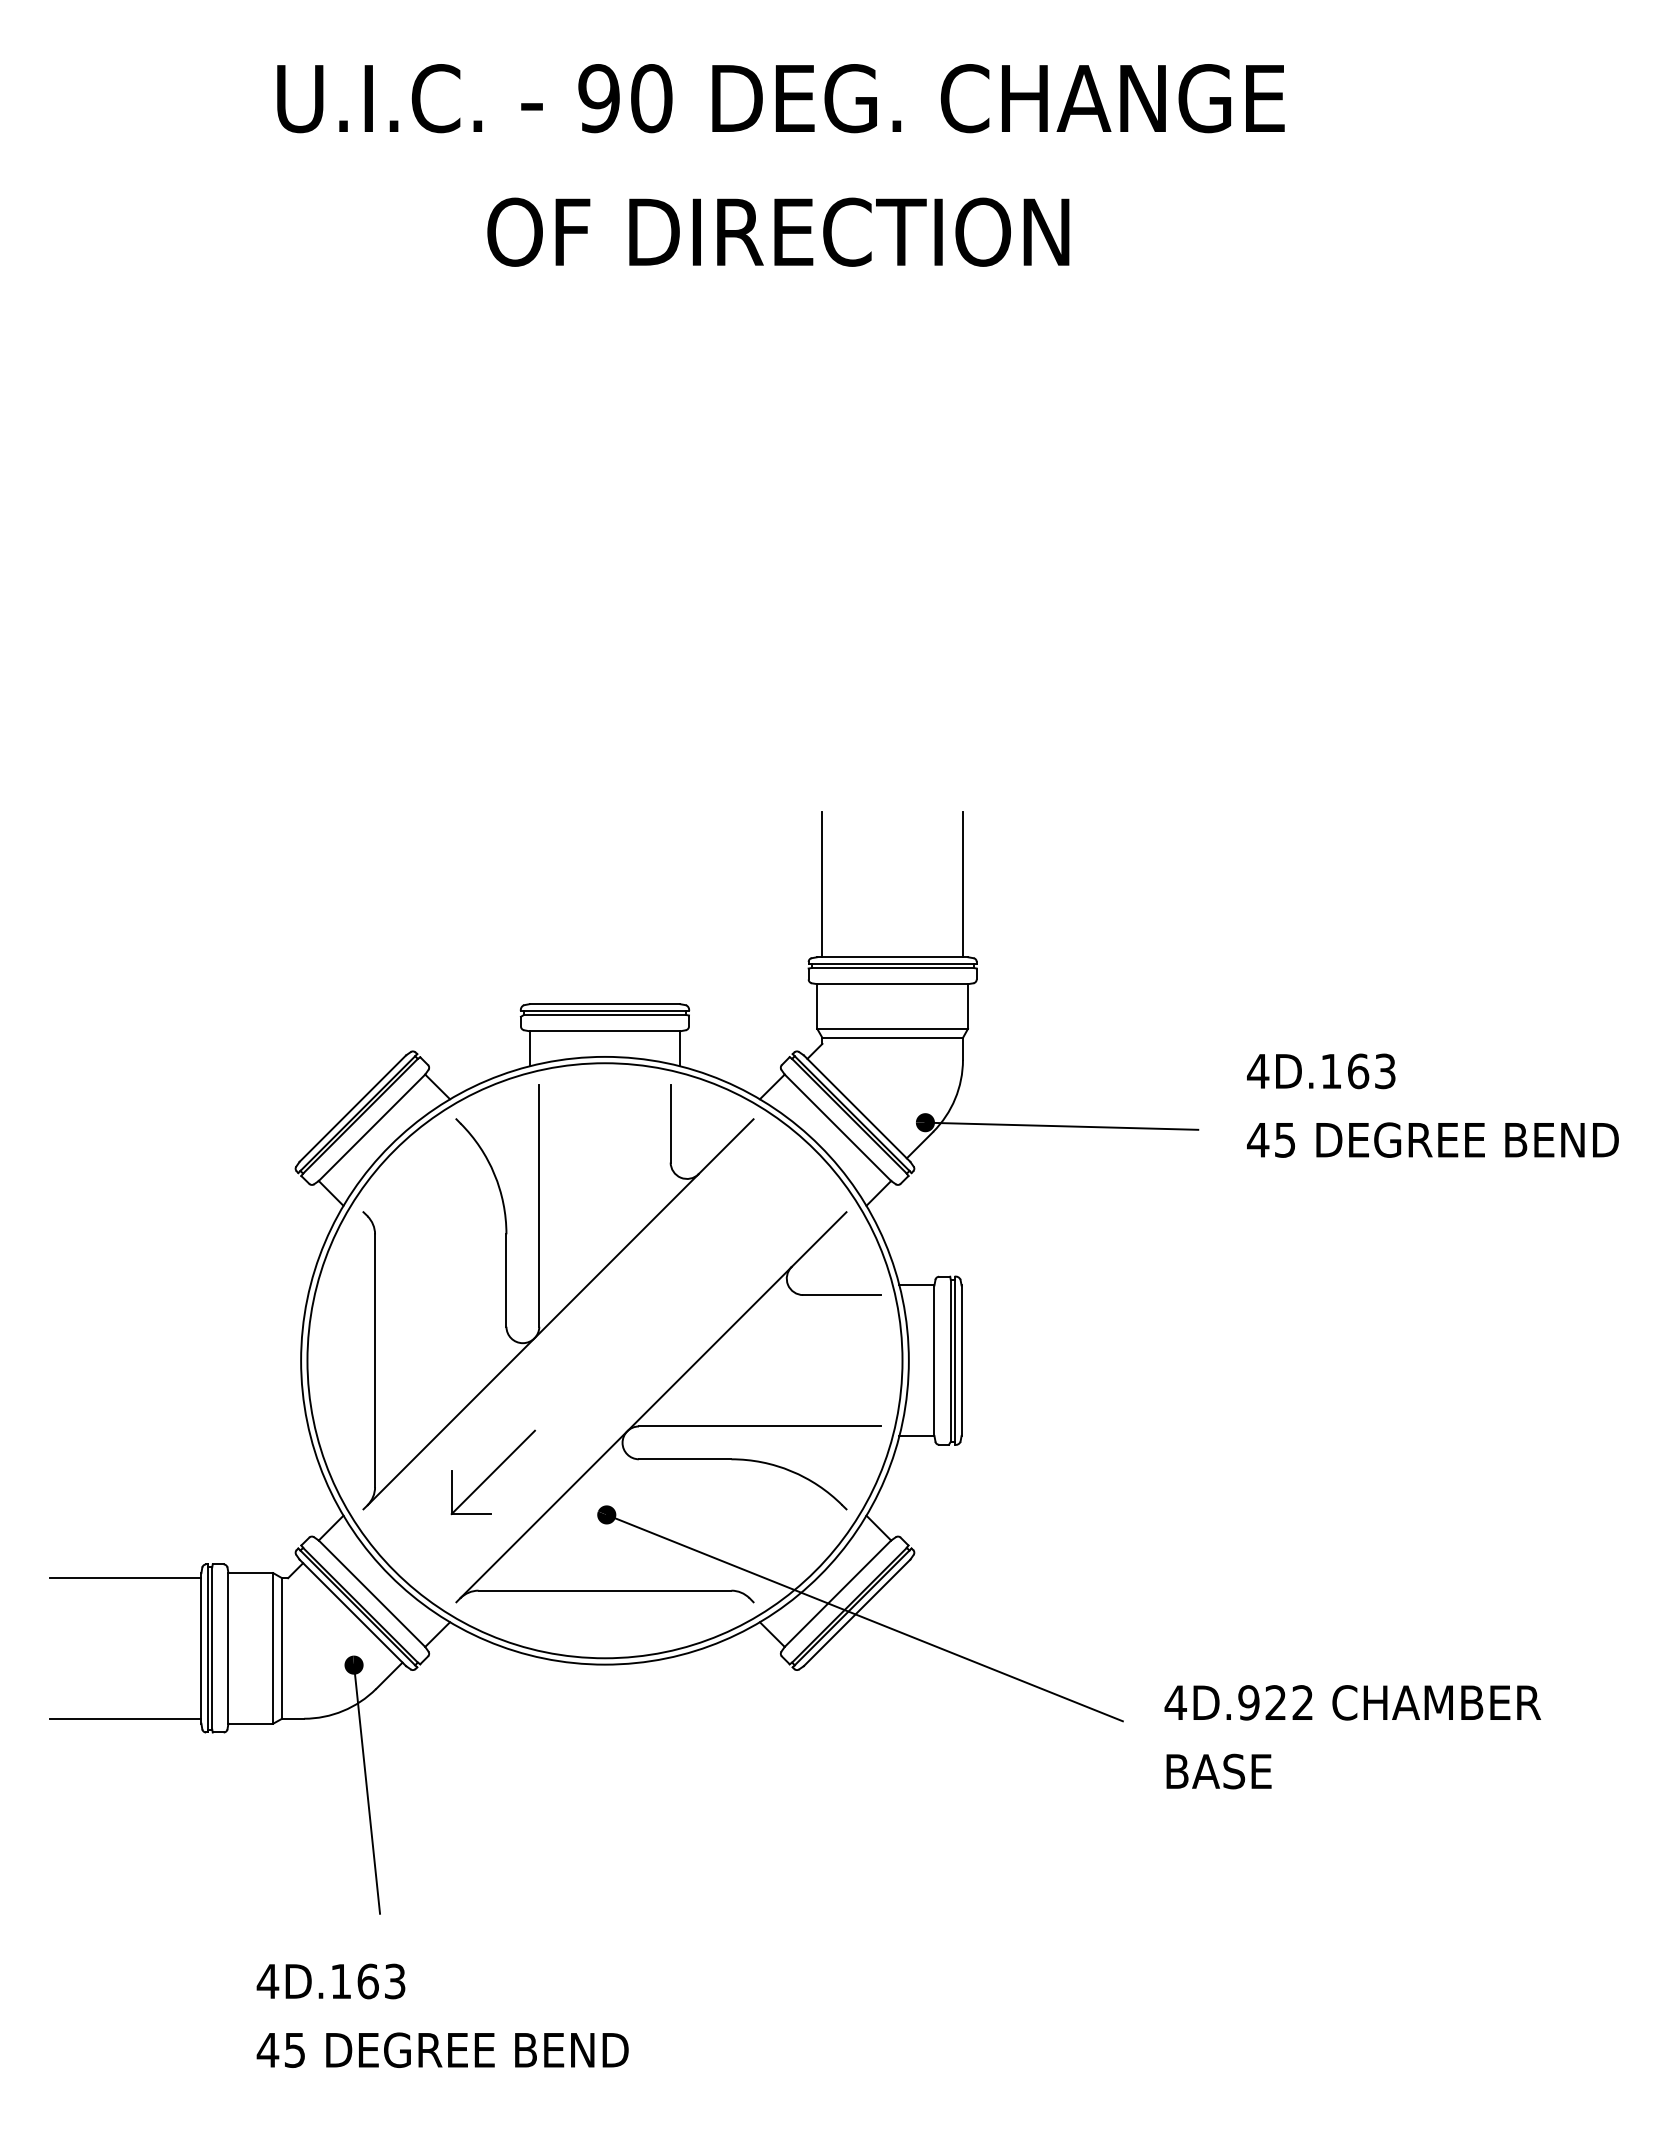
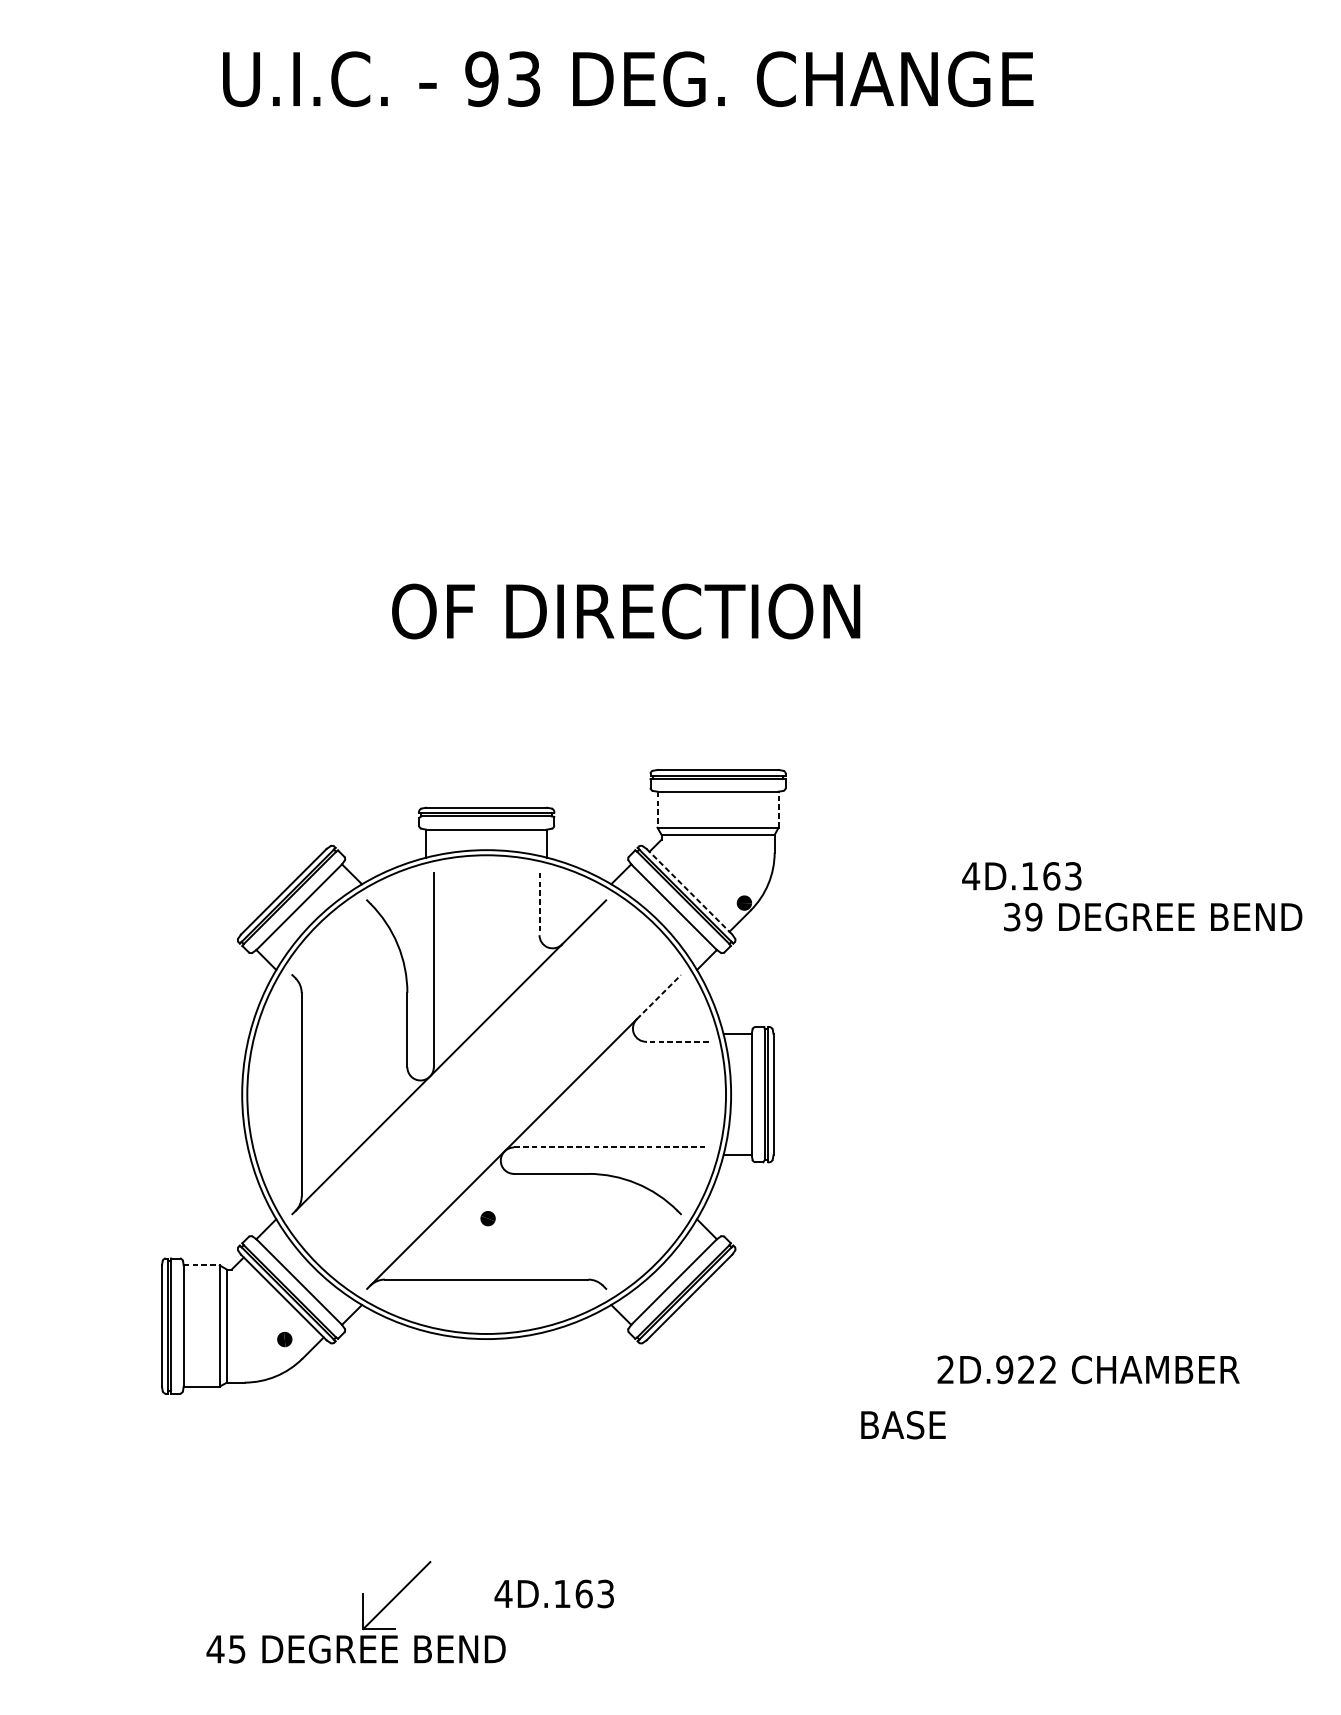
text: (651, 98) -> (524, 79), 90 -> 93
text: (778, 231) -> (626, 610), moved
line: (822, 884) -> (661, 711), removed
line: (962, 884) -> (774, 711), removed
line: (967, 1006) -> (778, 809), solid -> dashed
line: (817, 1007) -> (657, 810), solid -> dashed
text: (1321, 1071) -> (1022, 876), moved
line: (857, 1108) -> (689, 891), solid -> dashed
line: (670, 1123) -> (539, 903), solid -> dashed
line: (1061, 1125) -> (853, 905), removed
text: (1271, 1139) -> (1022, 916), 45 -> 39
line: (819, 1239) -> (659, 997), solid -> dashed
line: (841, 1295) -> (676, 1042), solid -> dashed
line: (759, 1426) -> (610, 1147), solid -> dashed
part: (492, 1472) -> (396, 1595), moved
line: (251, 1573) -> (202, 1265), solid -> dashed
line: (125, 1578) -> (100, 1269), removed
line: (864, 1617) -> (695, 1301), removed
text: (1175, 1702) -> (945, 1369), 4D.922 -> 2D.922
line: (125, 1718) -> (100, 1382), removed
text: (1218, 1771) -> (903, 1425), moved
line: (367, 1789) -> (295, 1439), removed
text: (330, 1981) -> (553, 1594), moved

